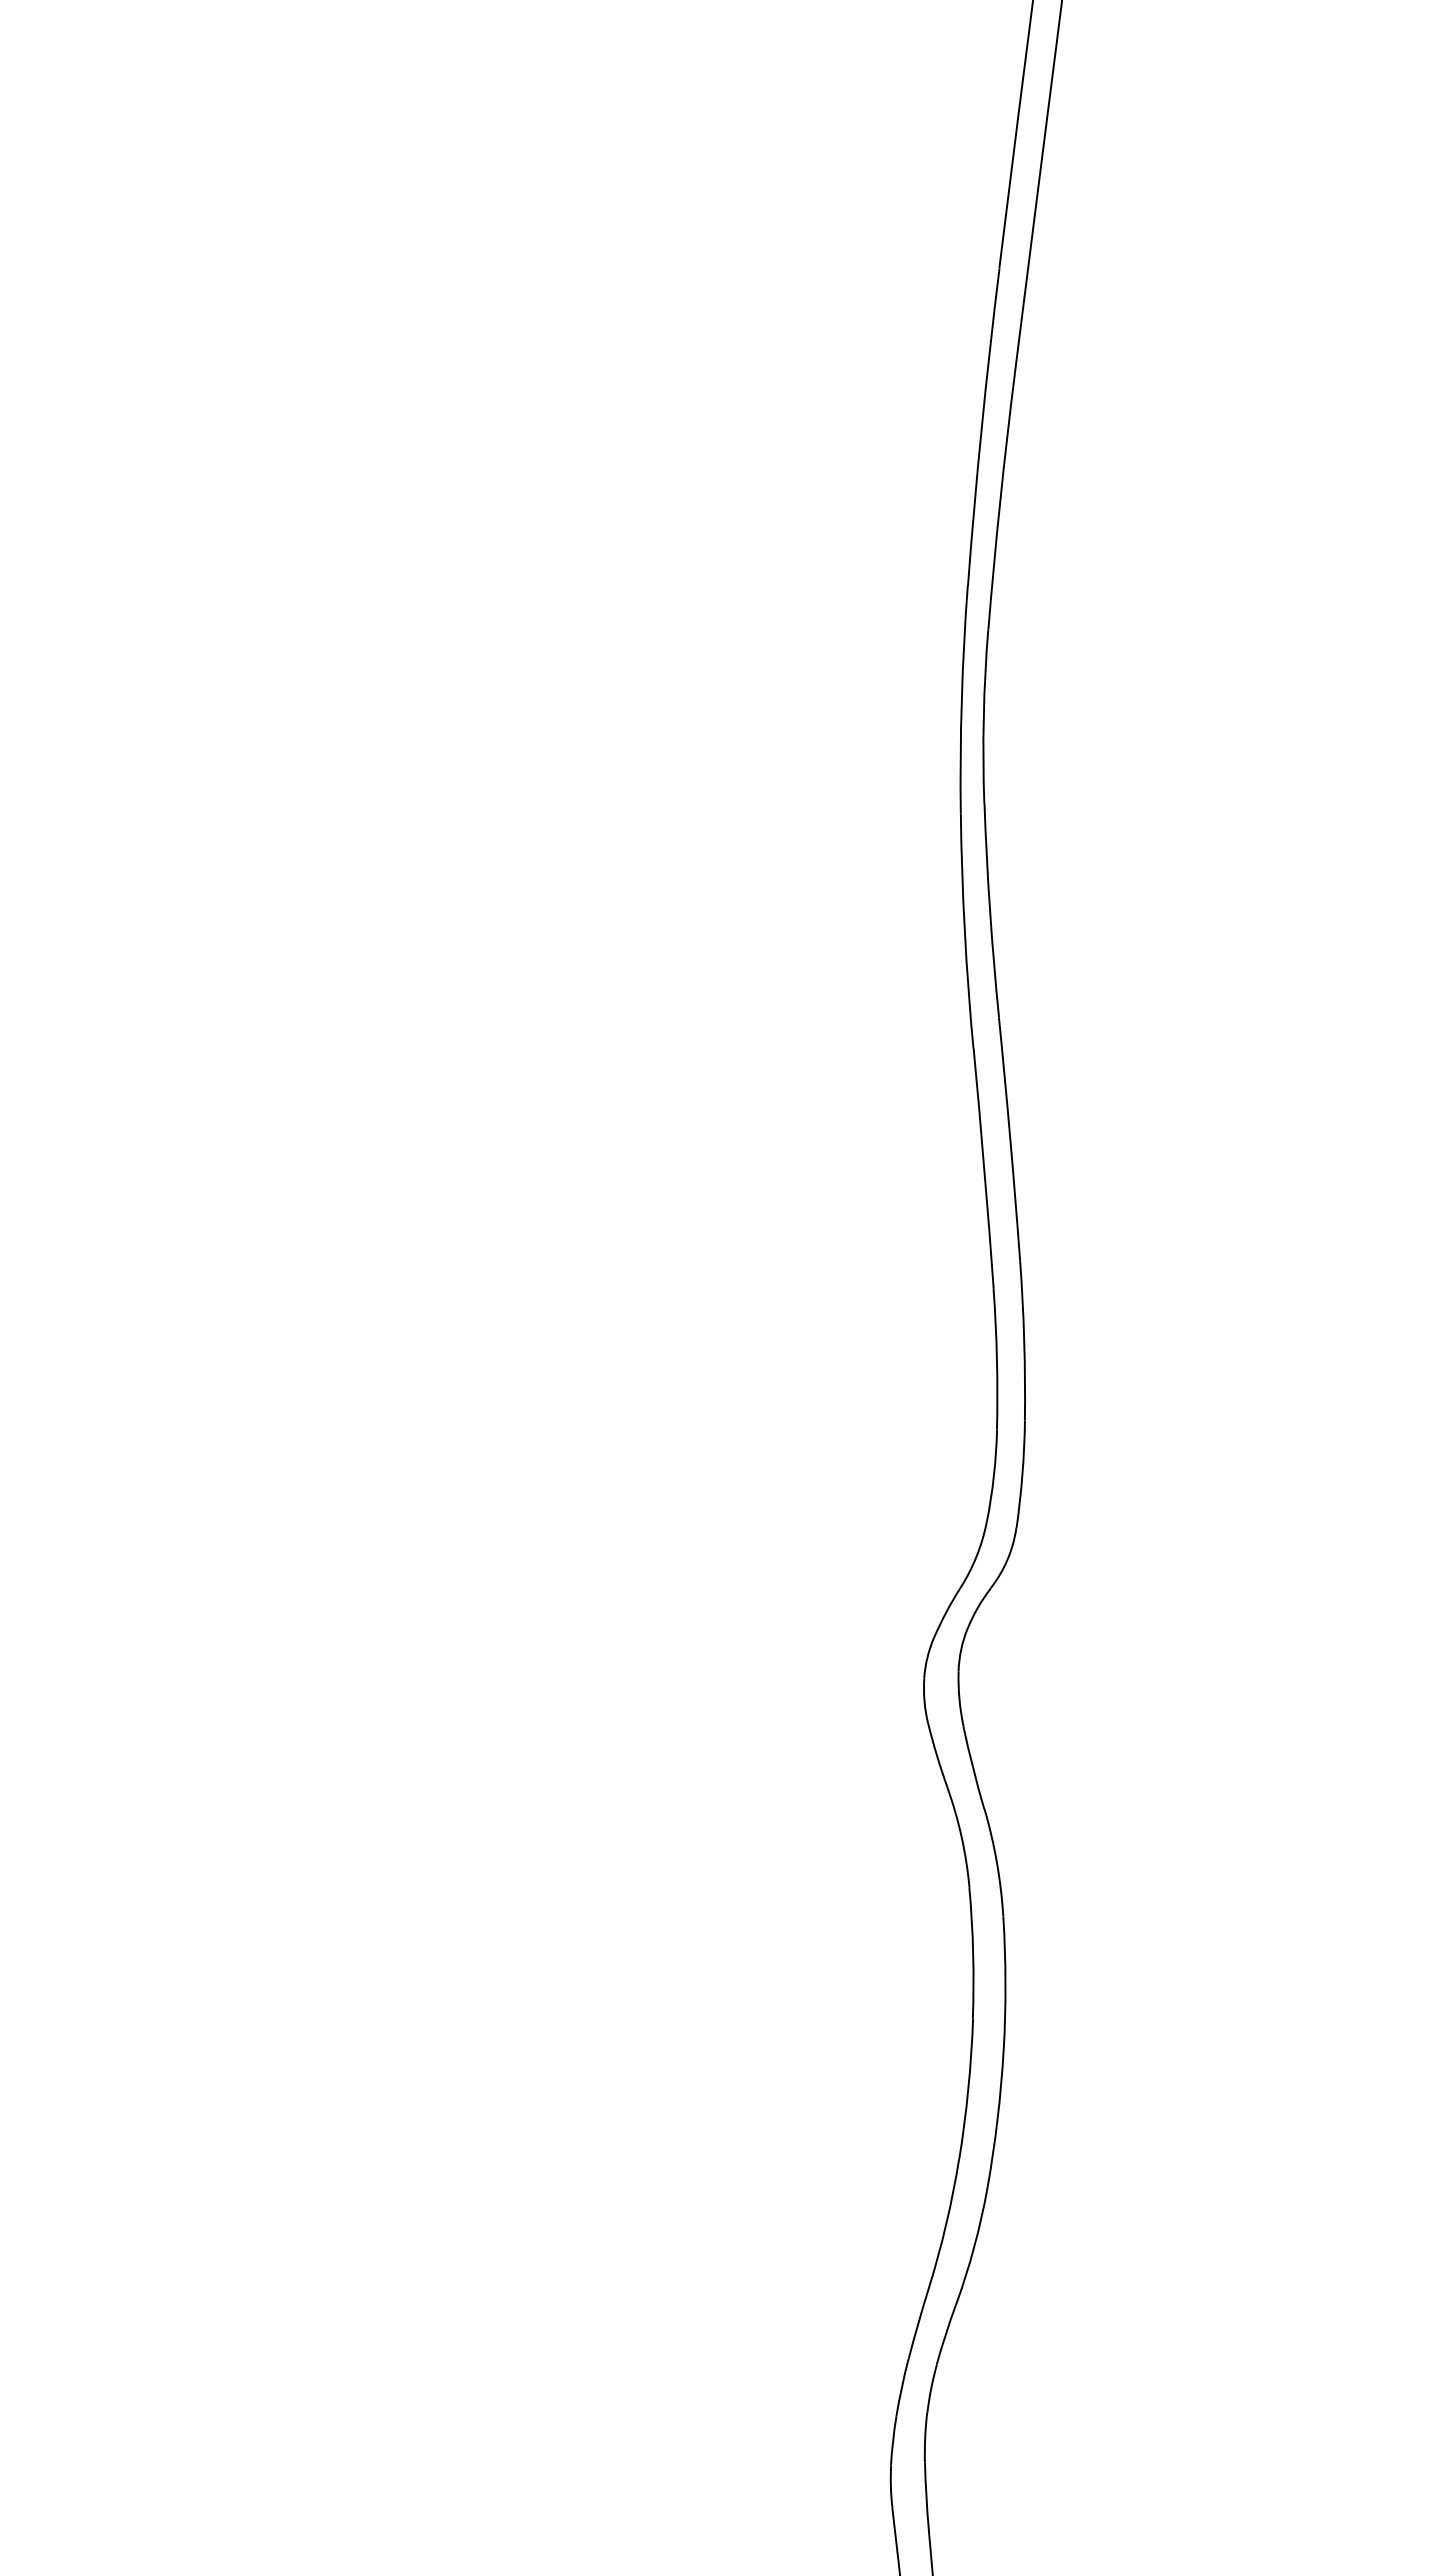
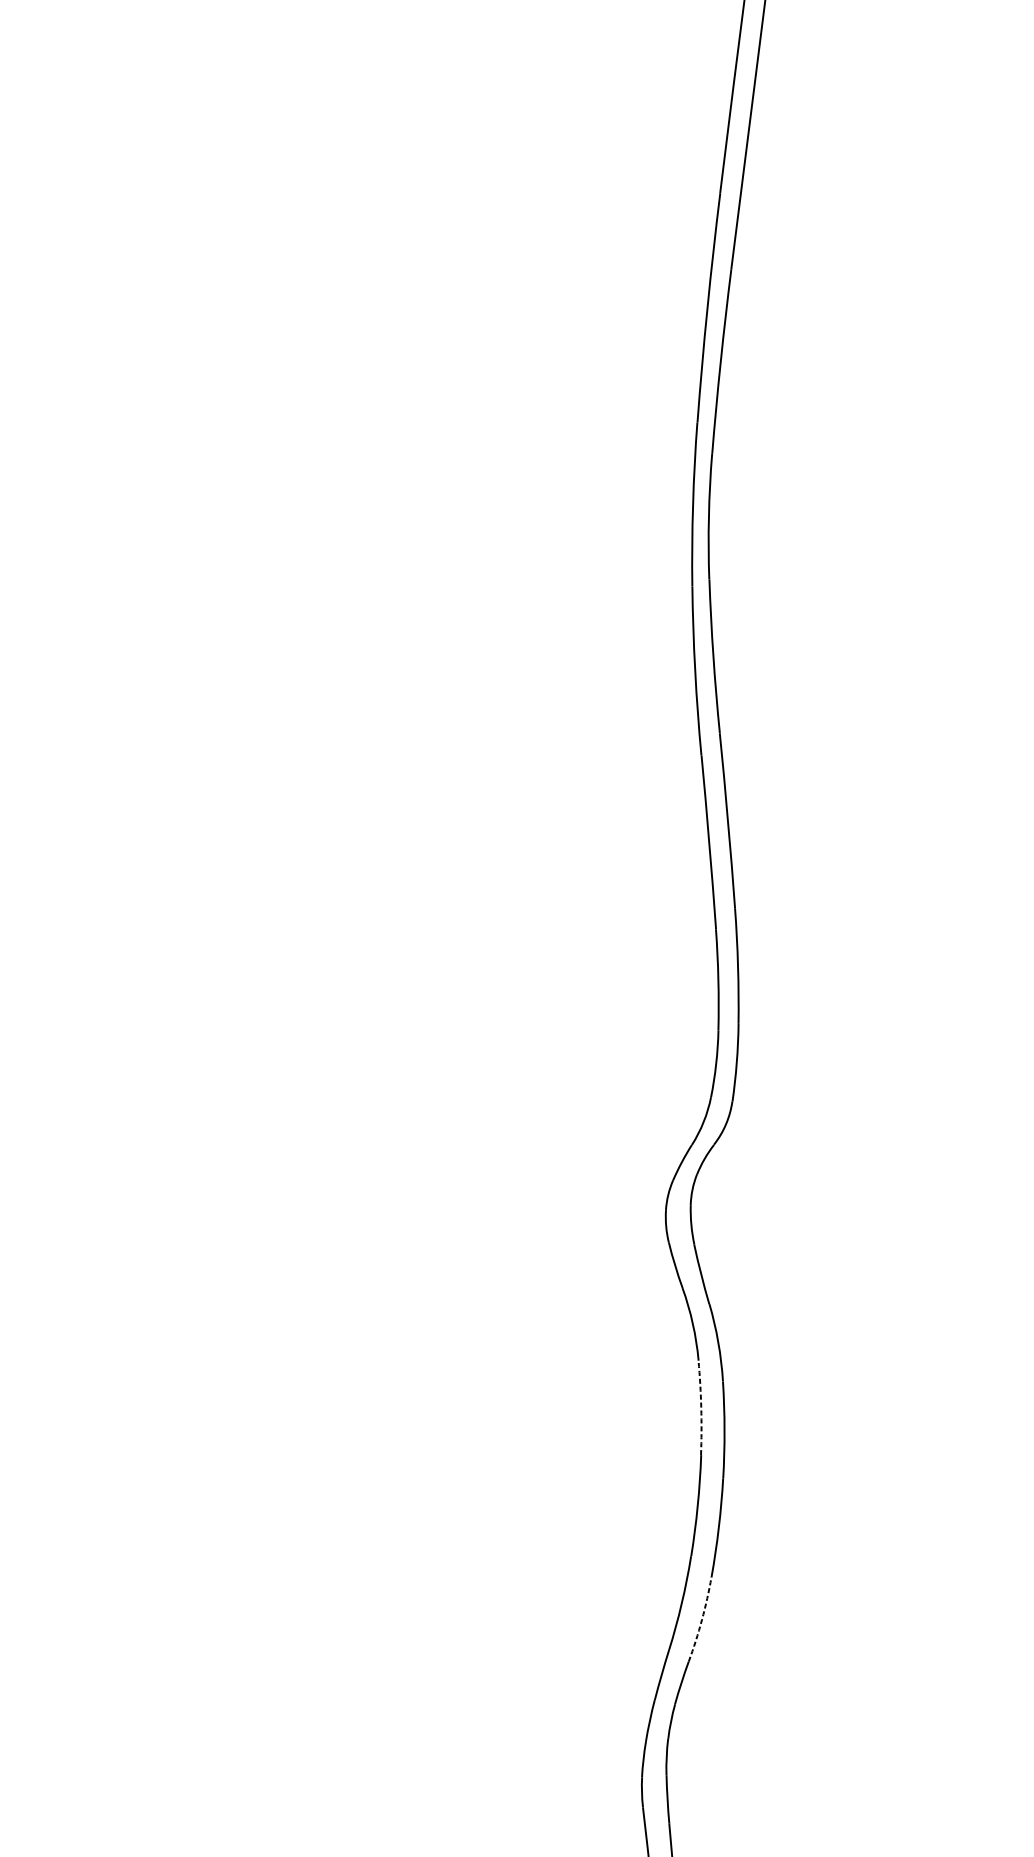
arc: (973, 1953) -> (701, 1408), solid -> dashed
arc: (974, 2247) -> (702, 1620), solid -> dashed

